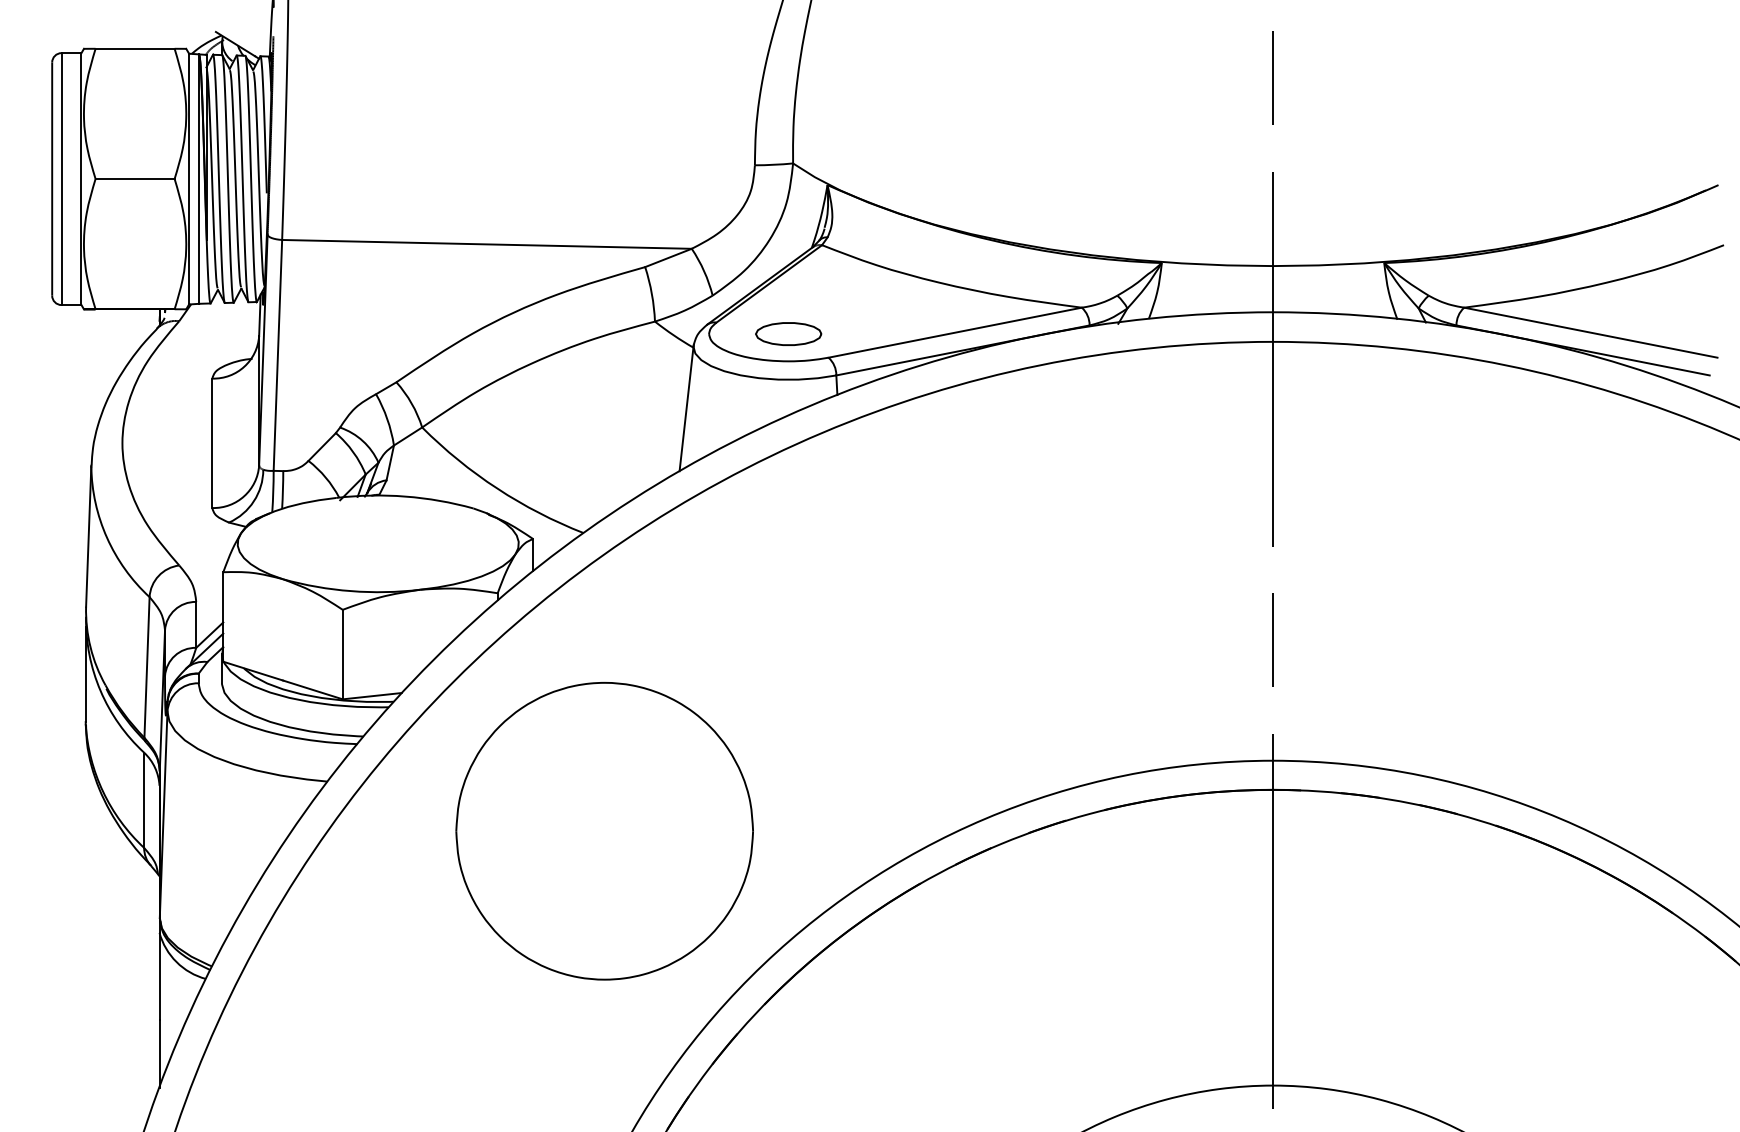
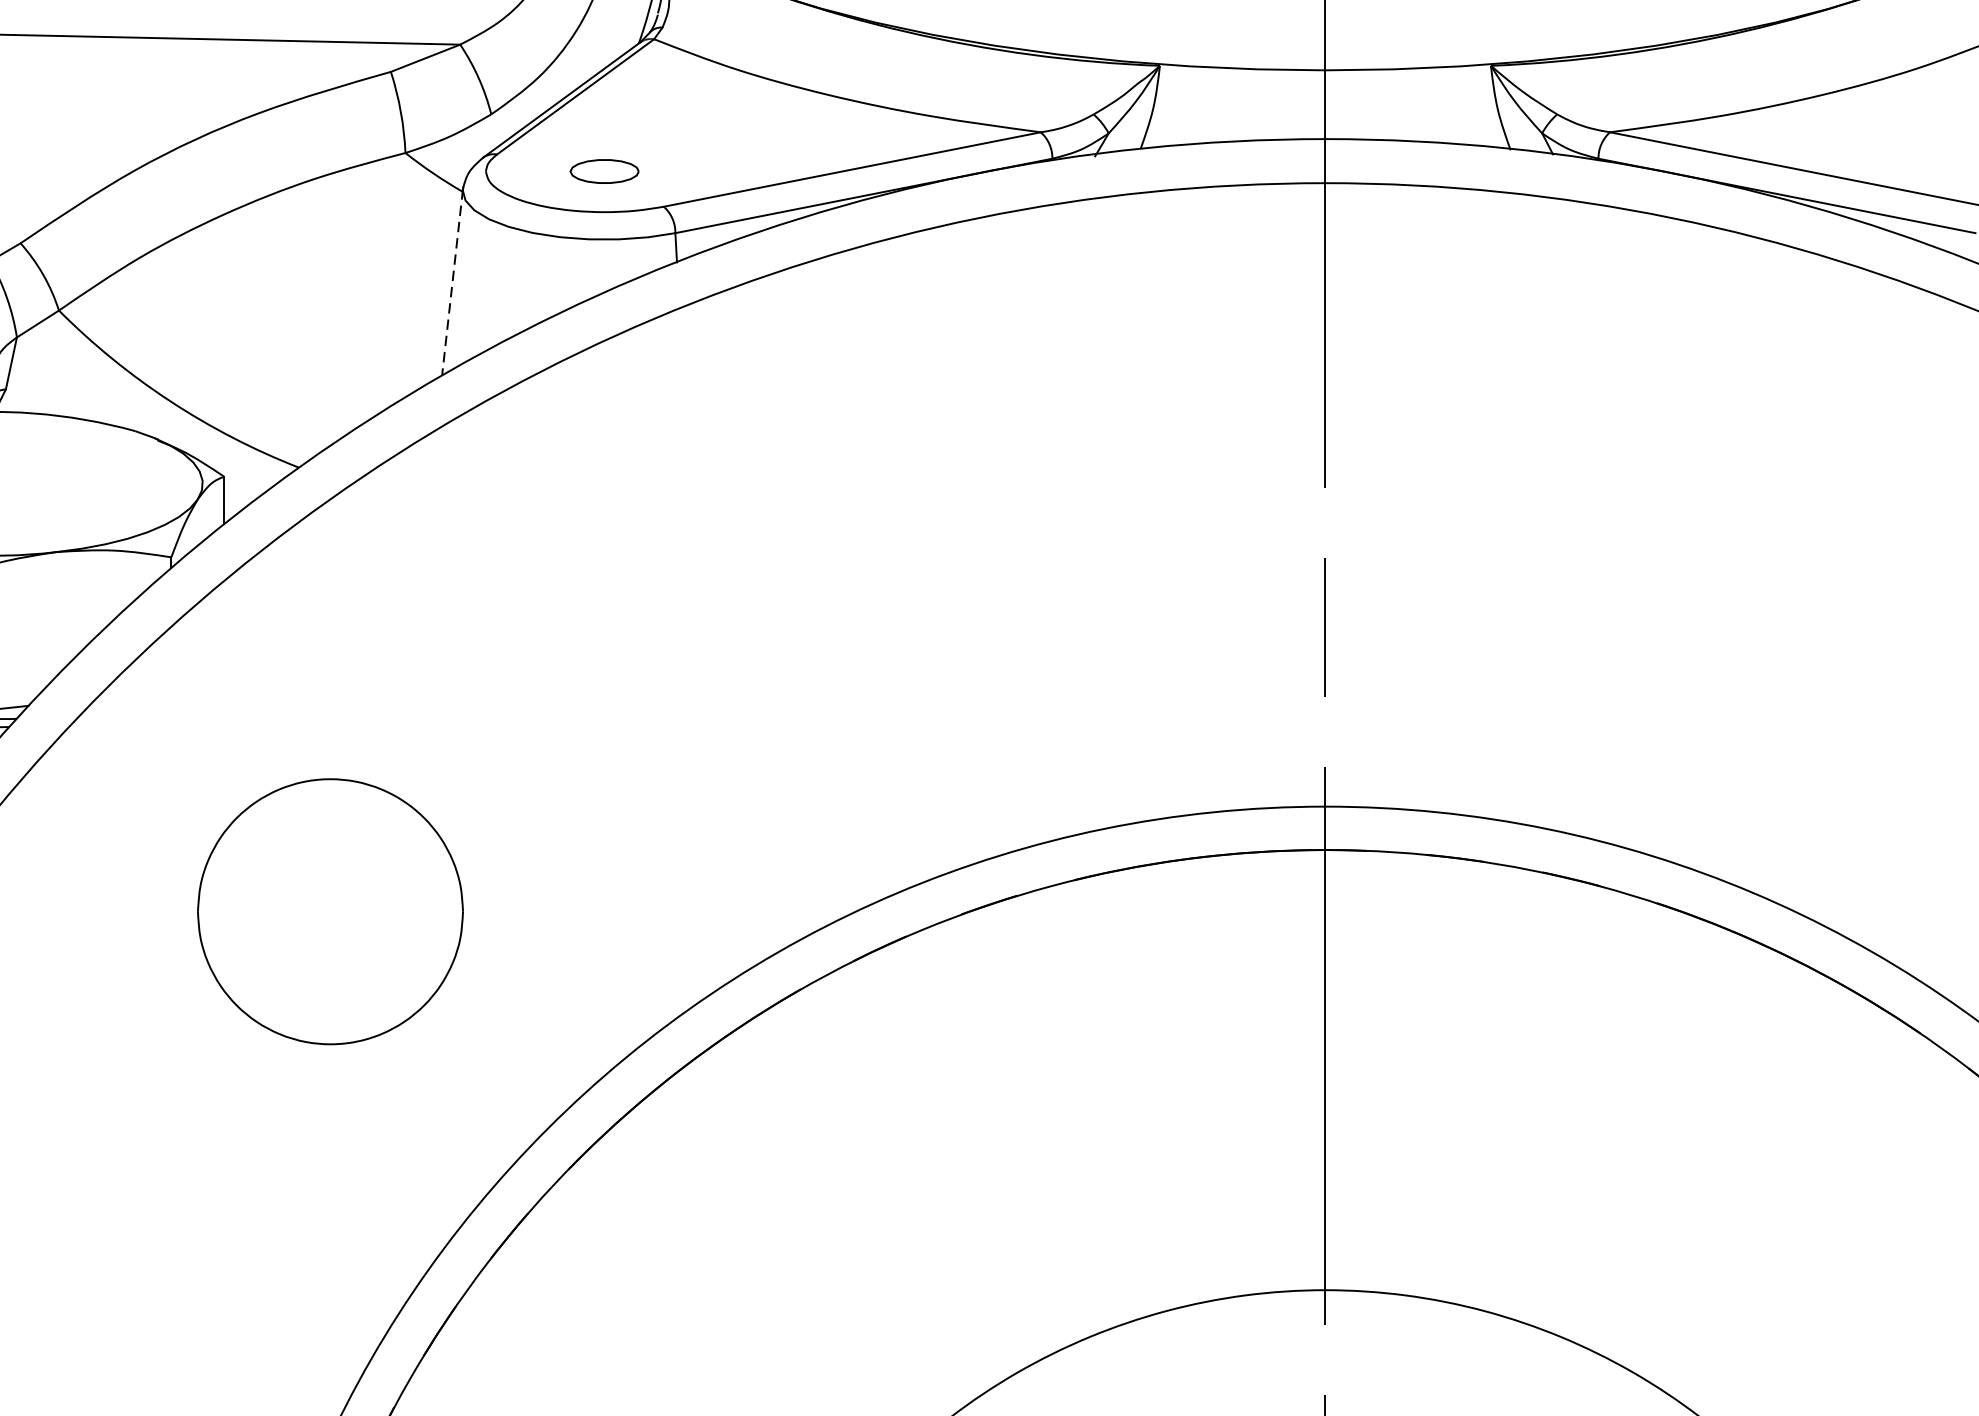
part: (788, 333) -> (604, 170), size x0.7
line: (686, 408) -> (452, 282), solid -> dashed
part: (604, 831) -> (330, 911), size x0.6

